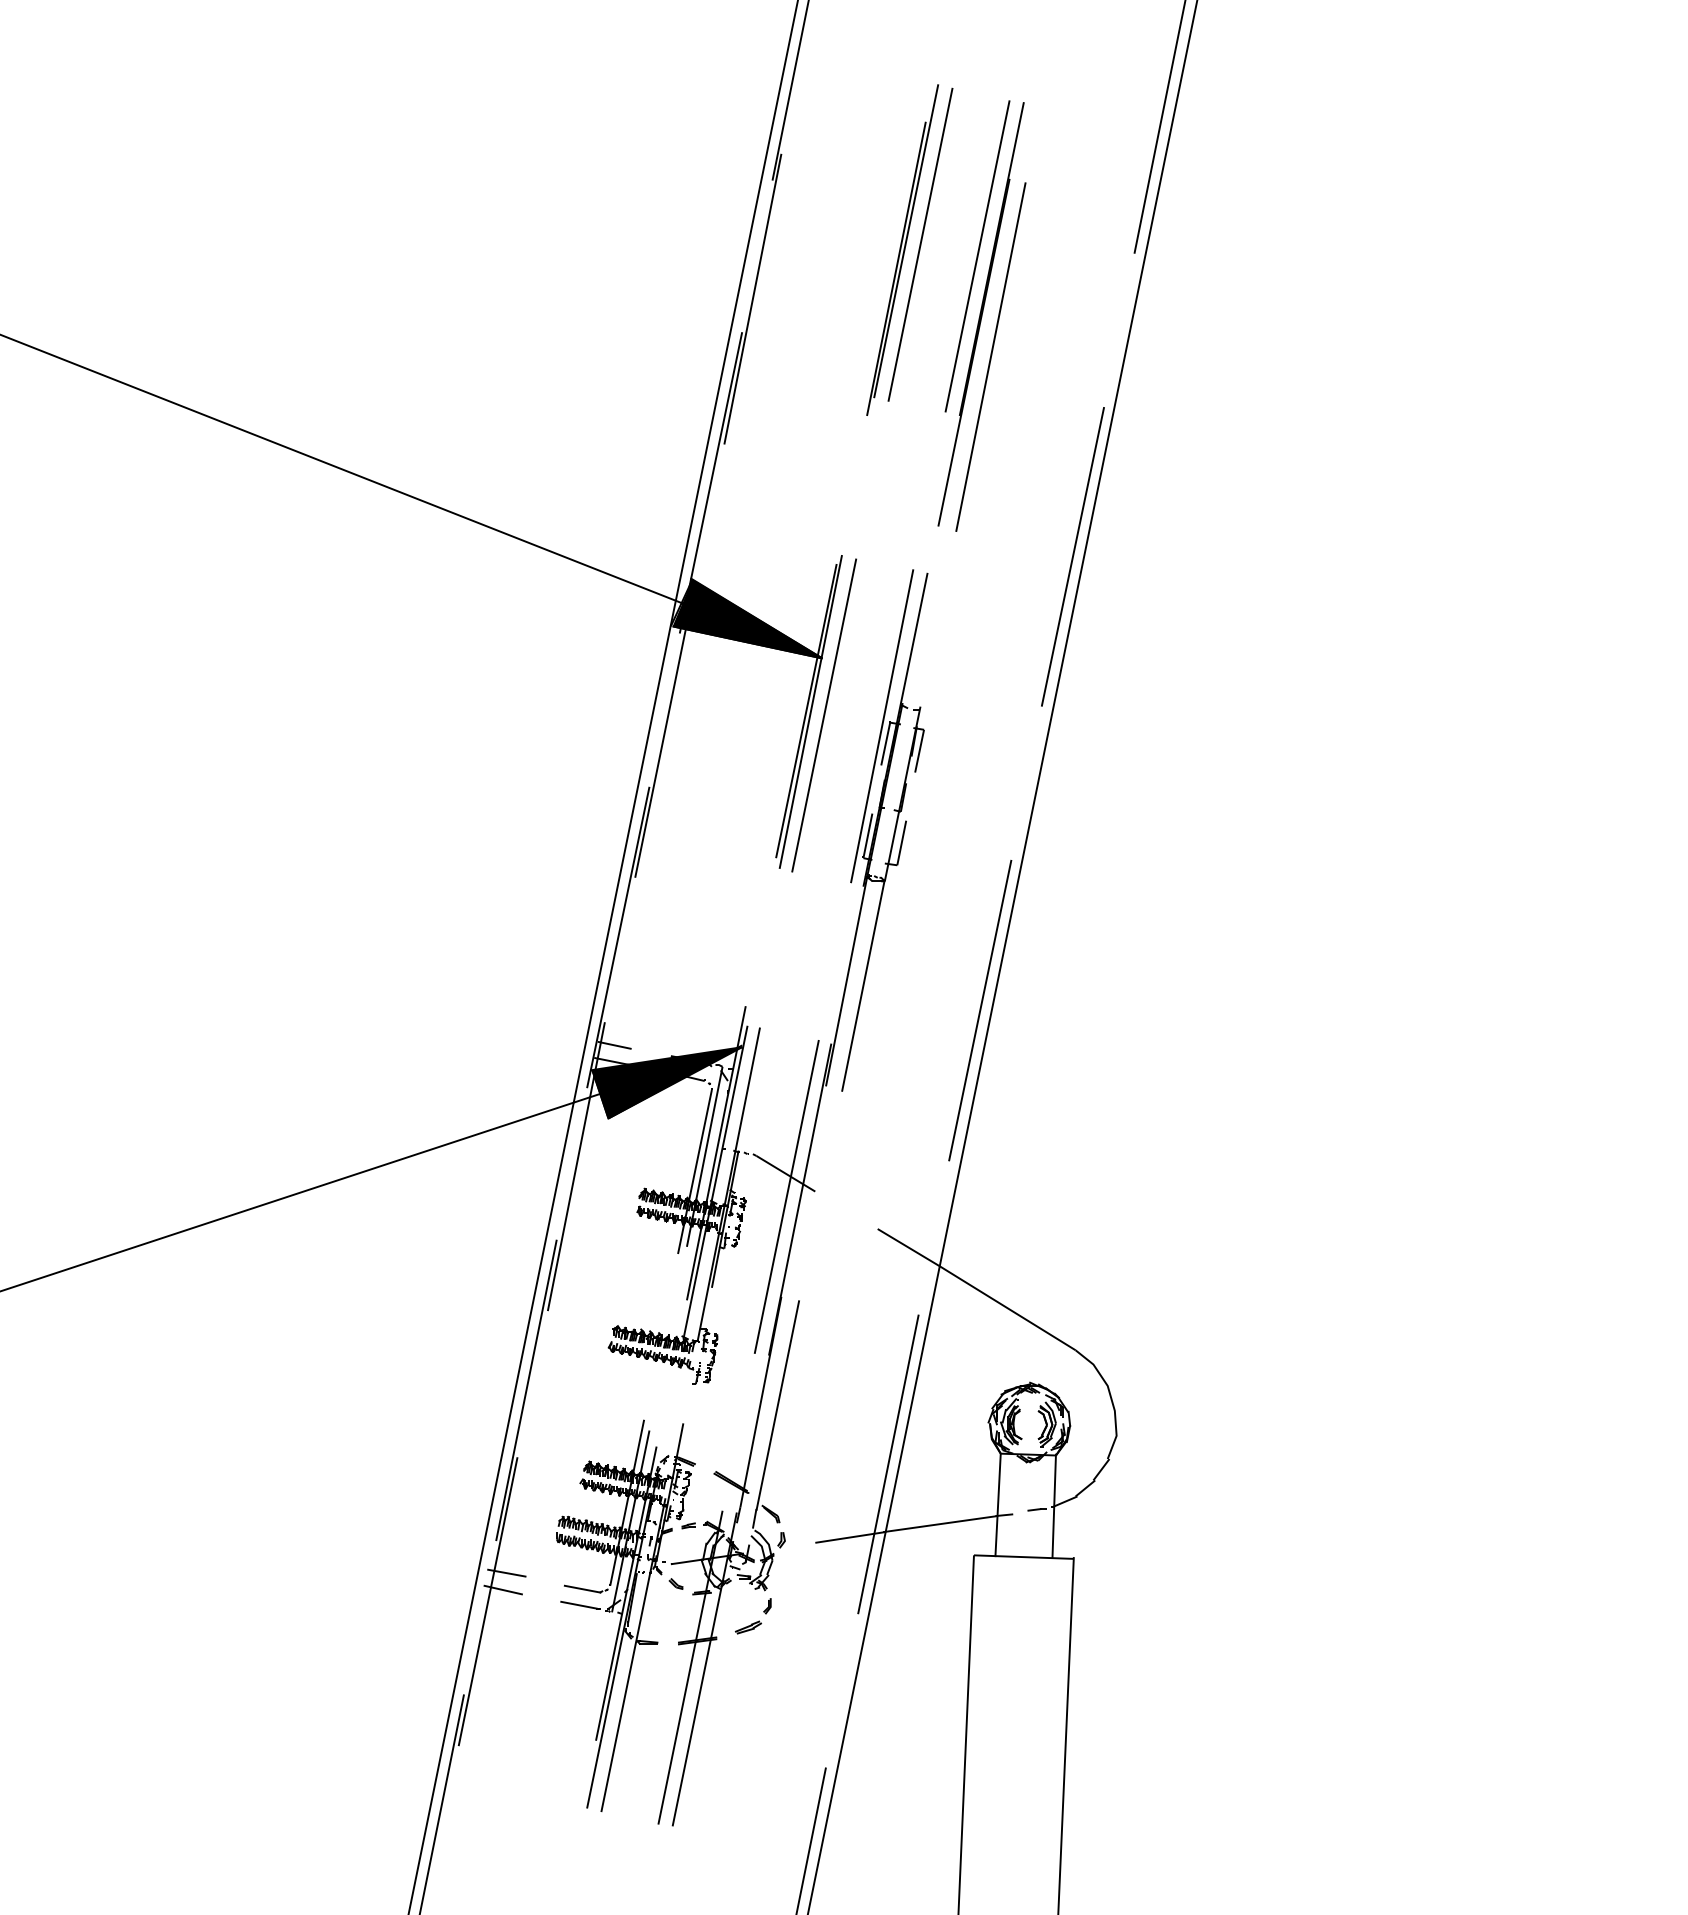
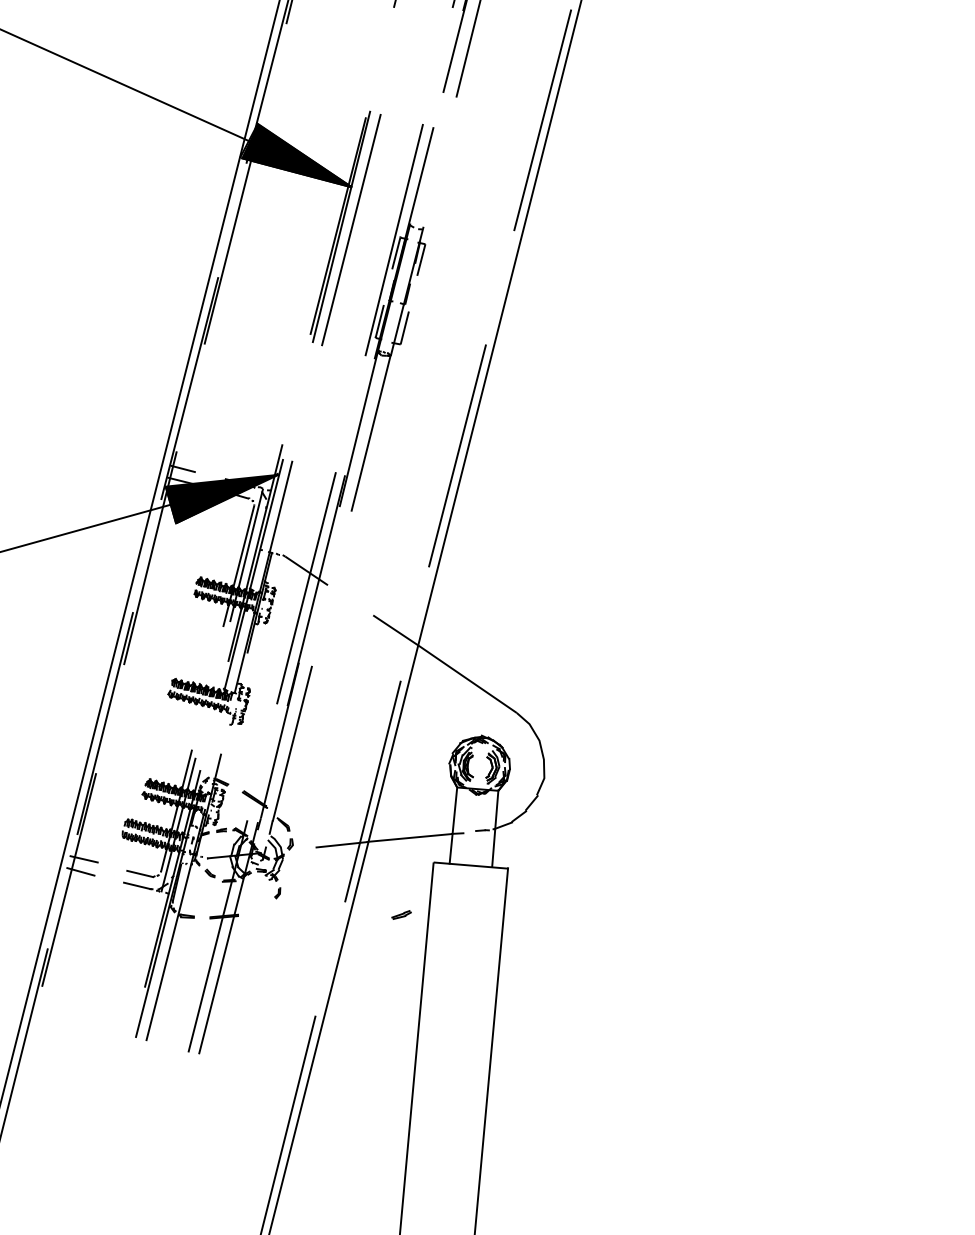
part: (748, 1627) -> (401, 914), moved

